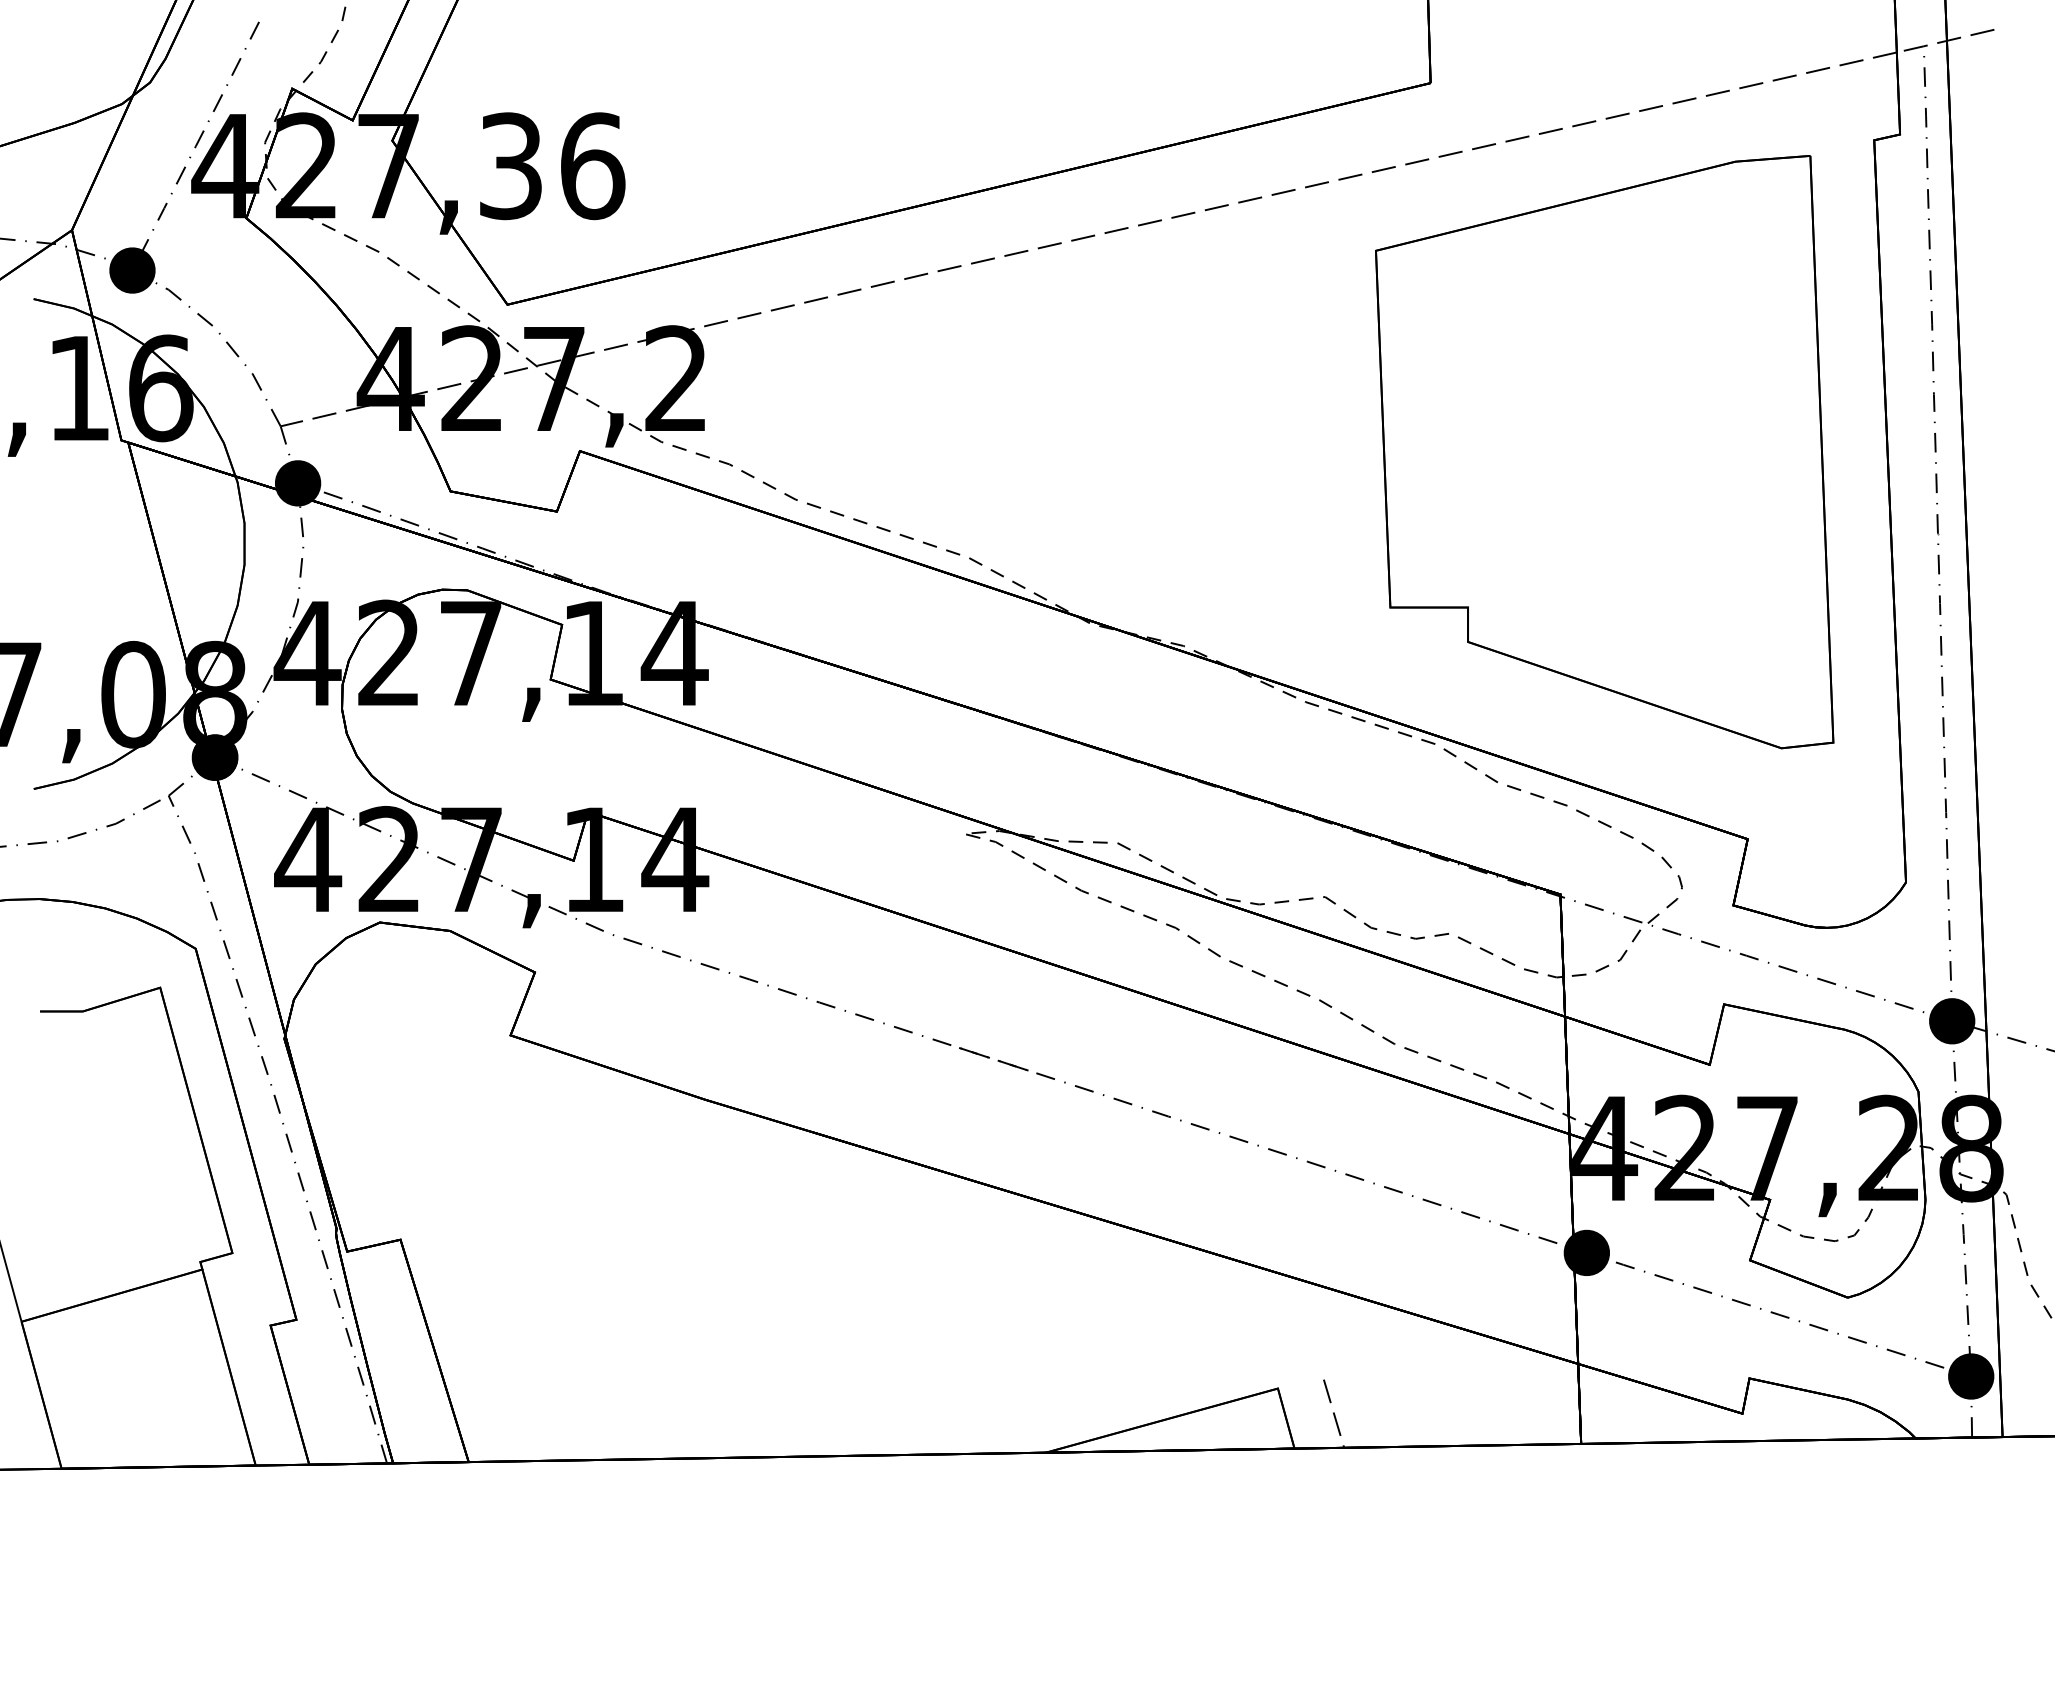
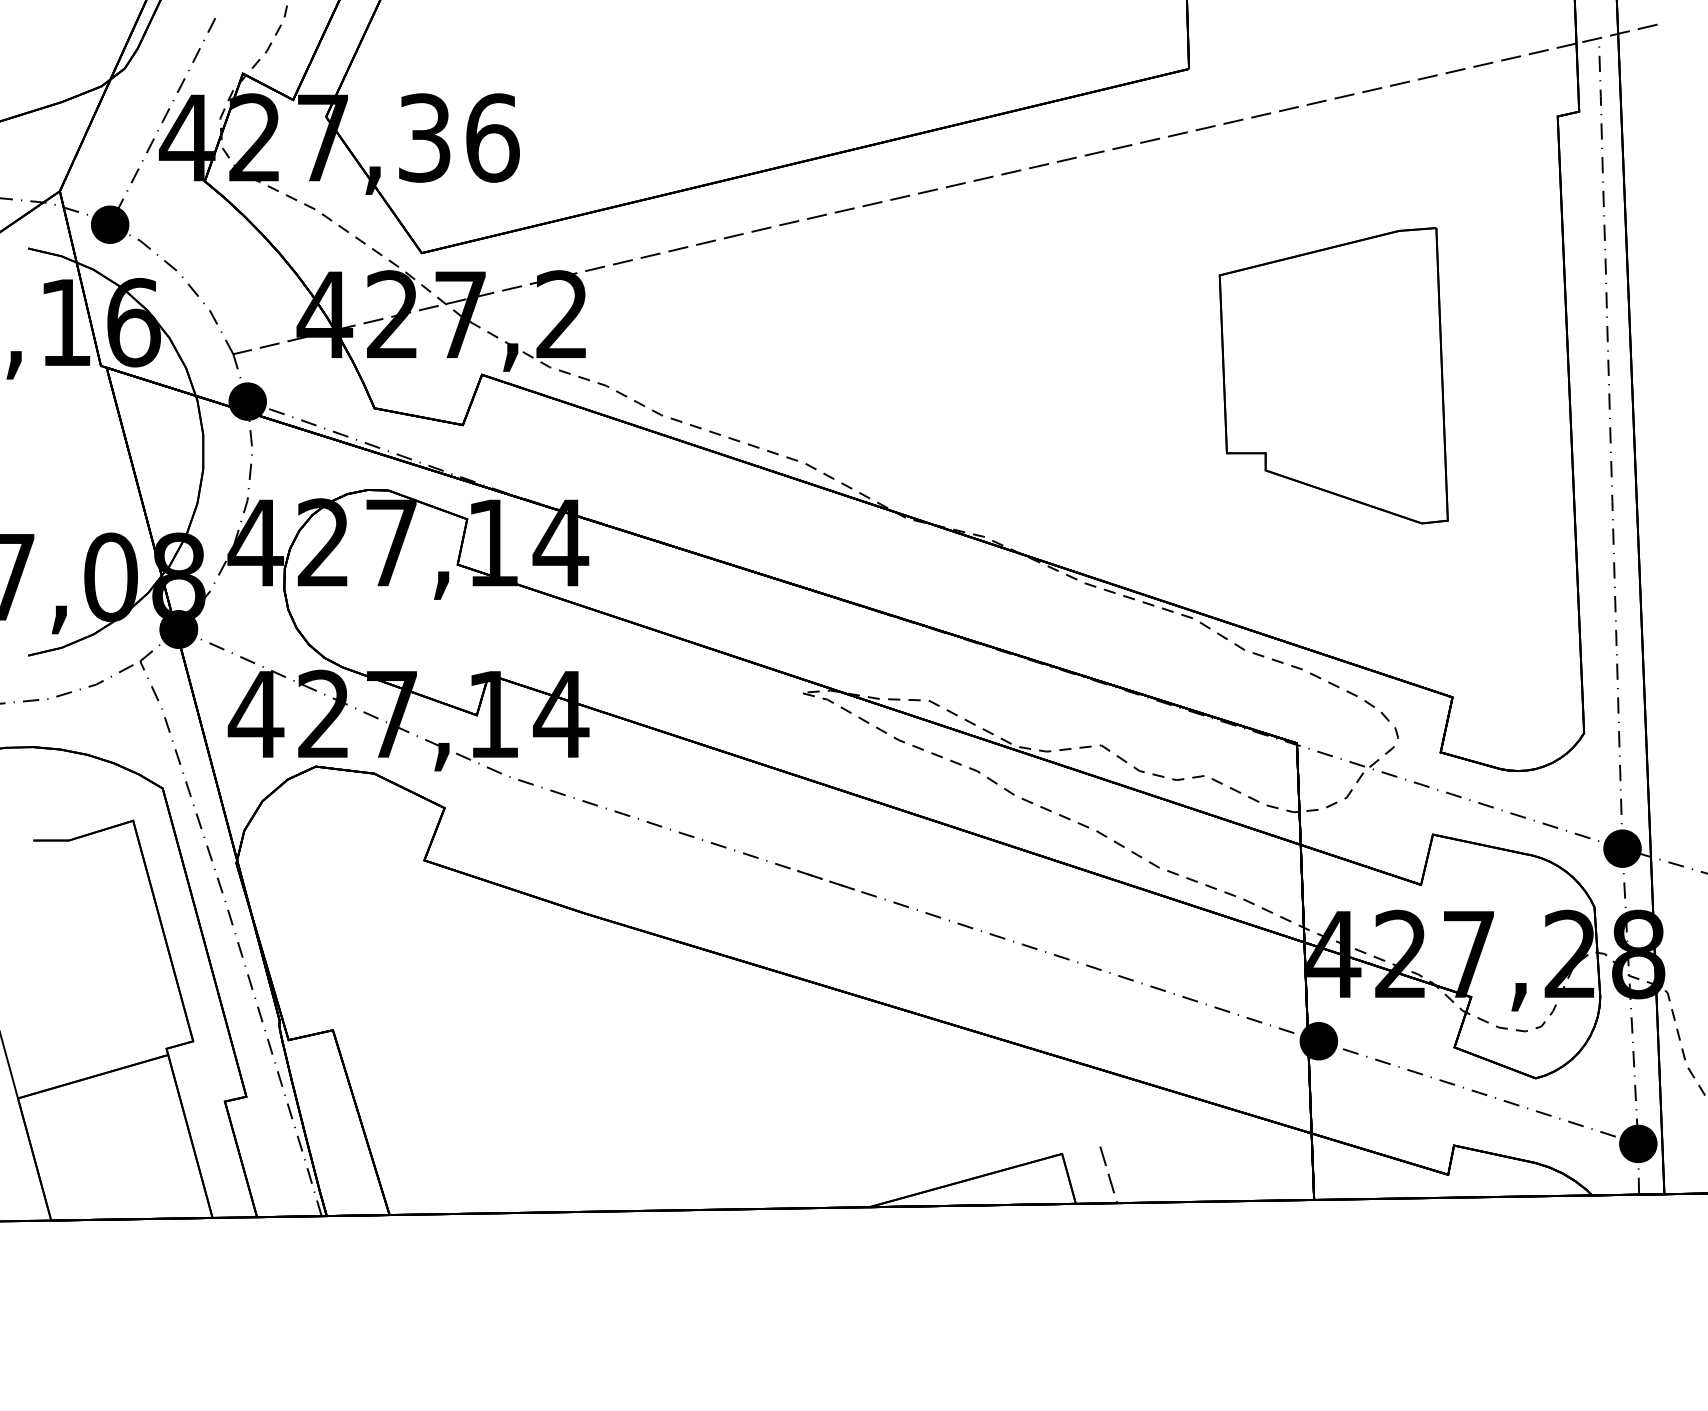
part: (1604, 452) -> (1333, 375), size x0.6

